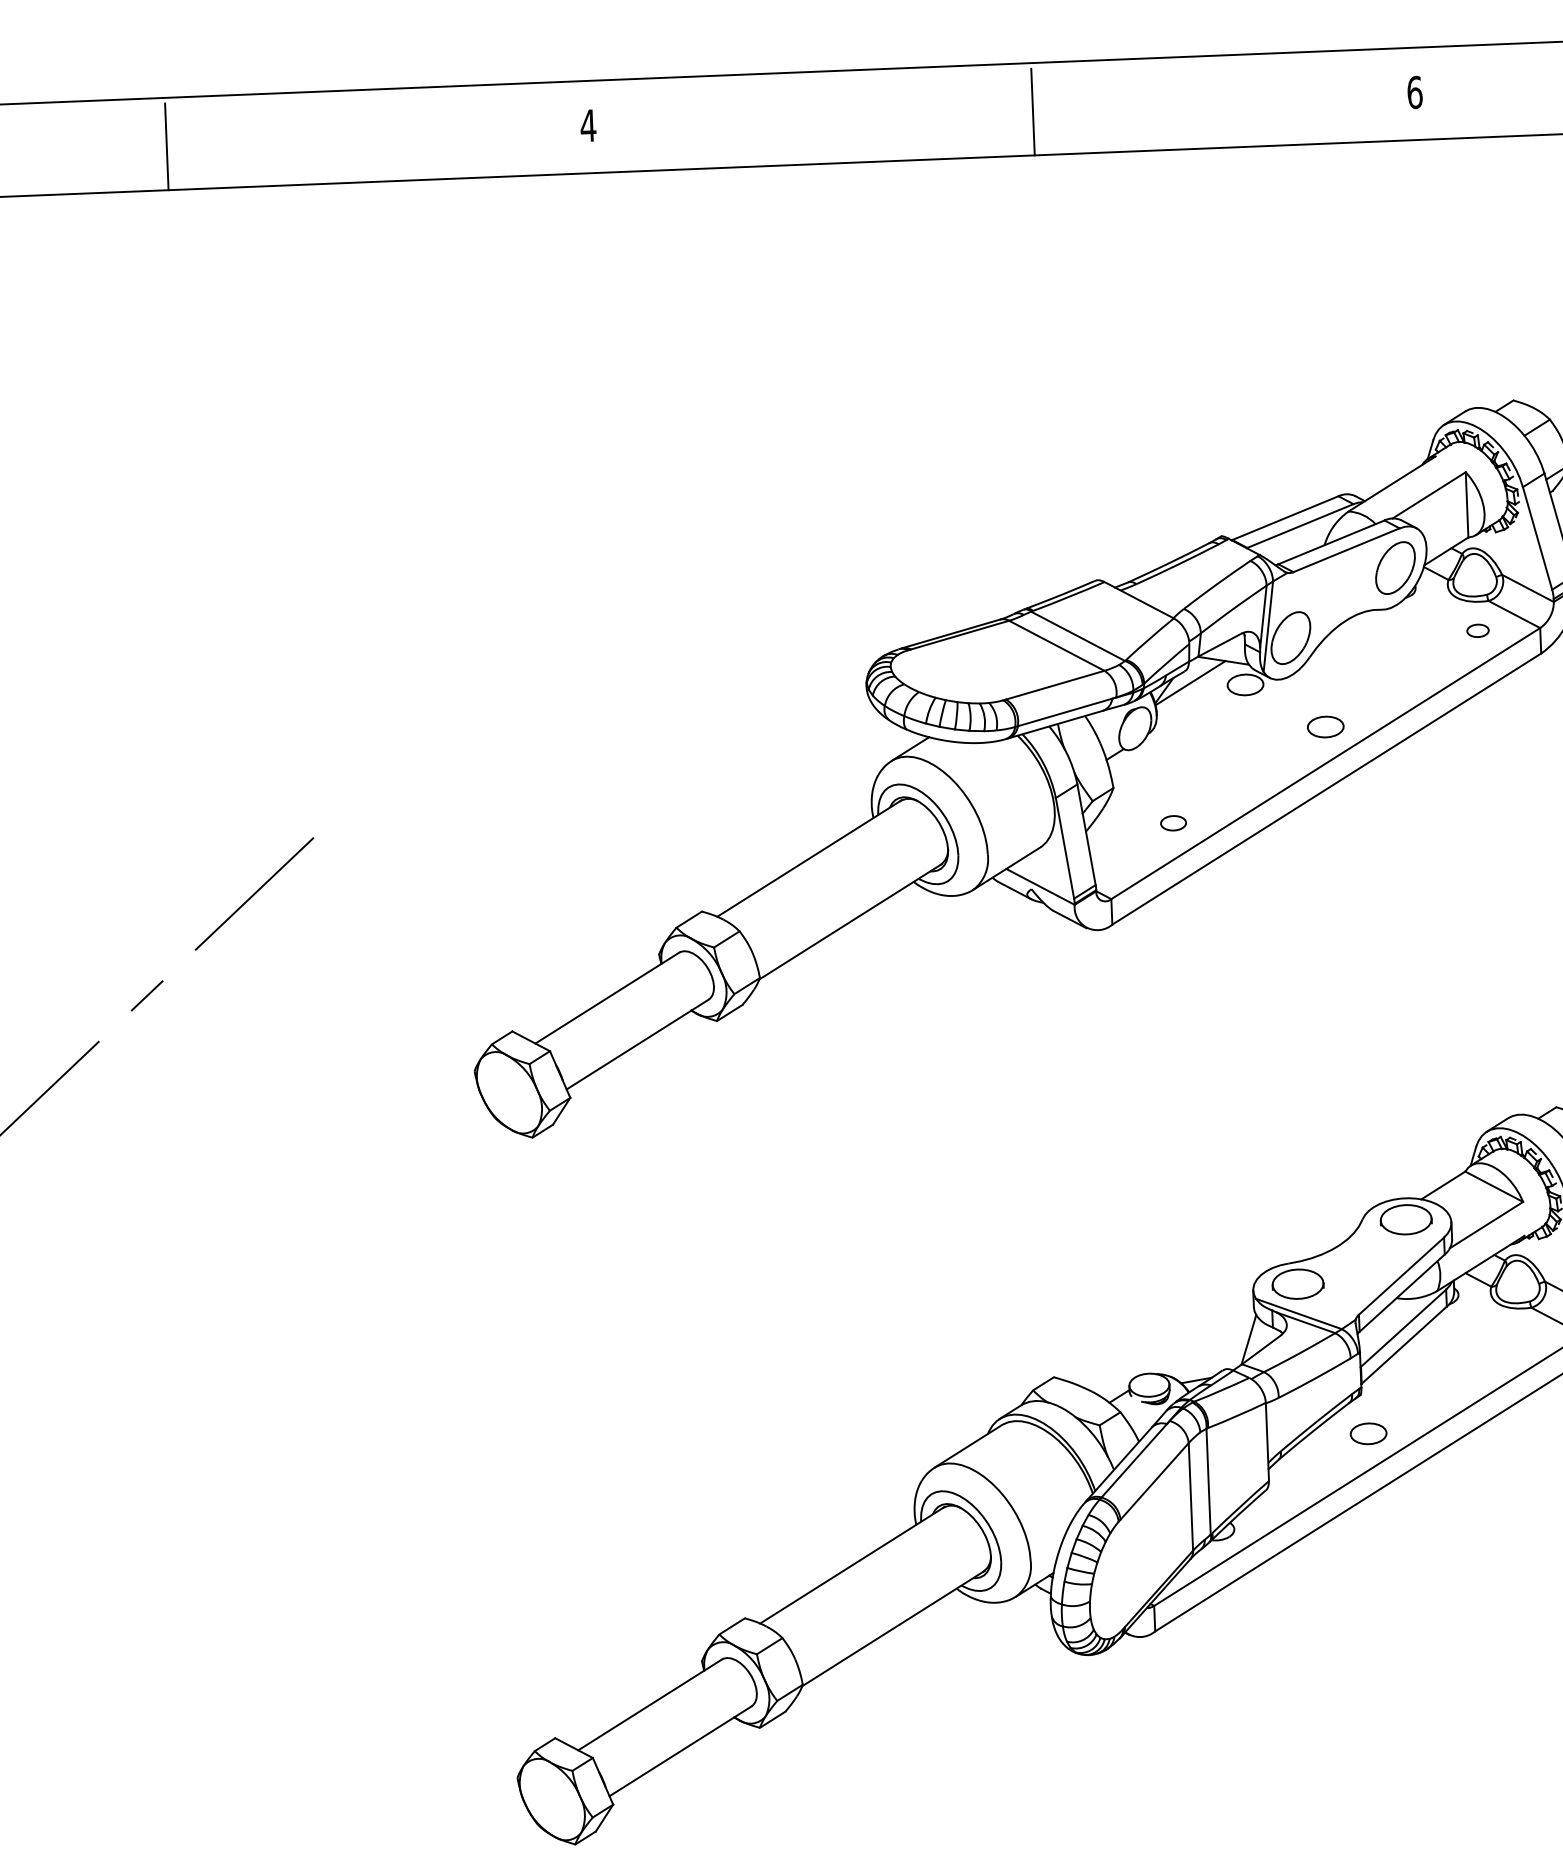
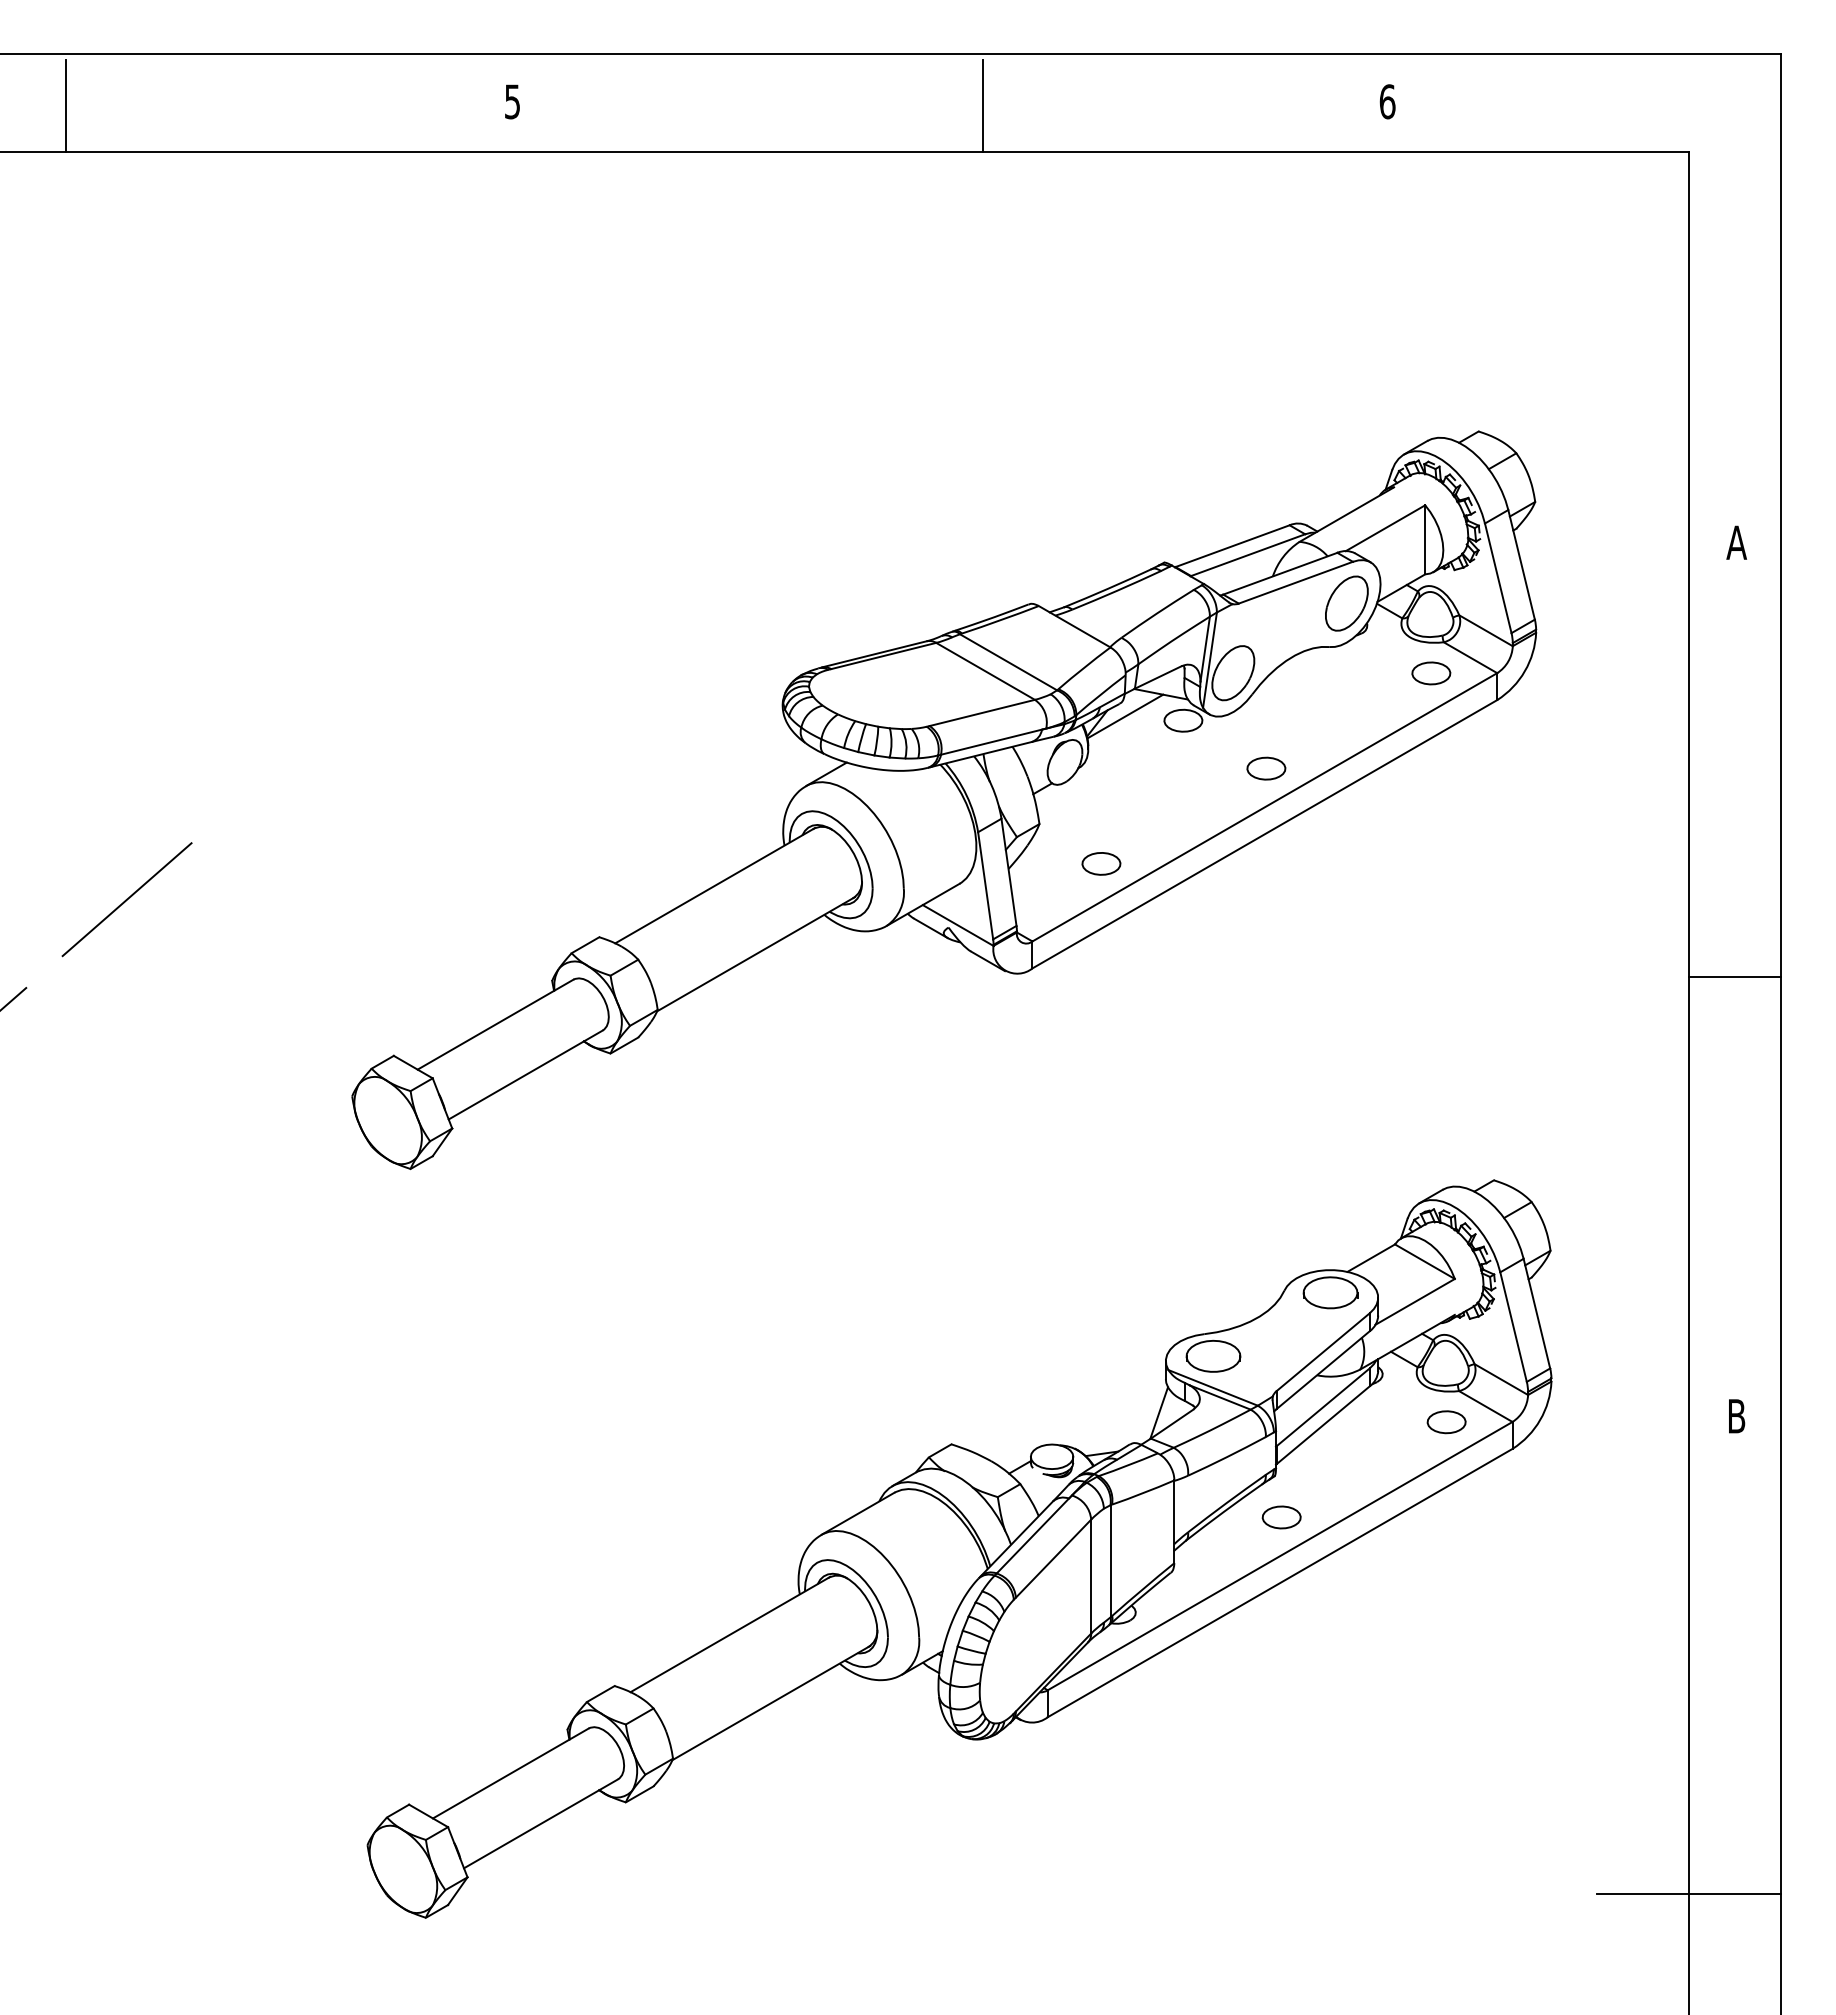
text: (588, 125) -> (512, 101), 4 -> 5
part: (1478, 630) -> (1431, 673), size x1.67
part: (1173, 822) -> (1101, 863), size x1.43
part: (1520, 1337) -> (1446, 1422), added

